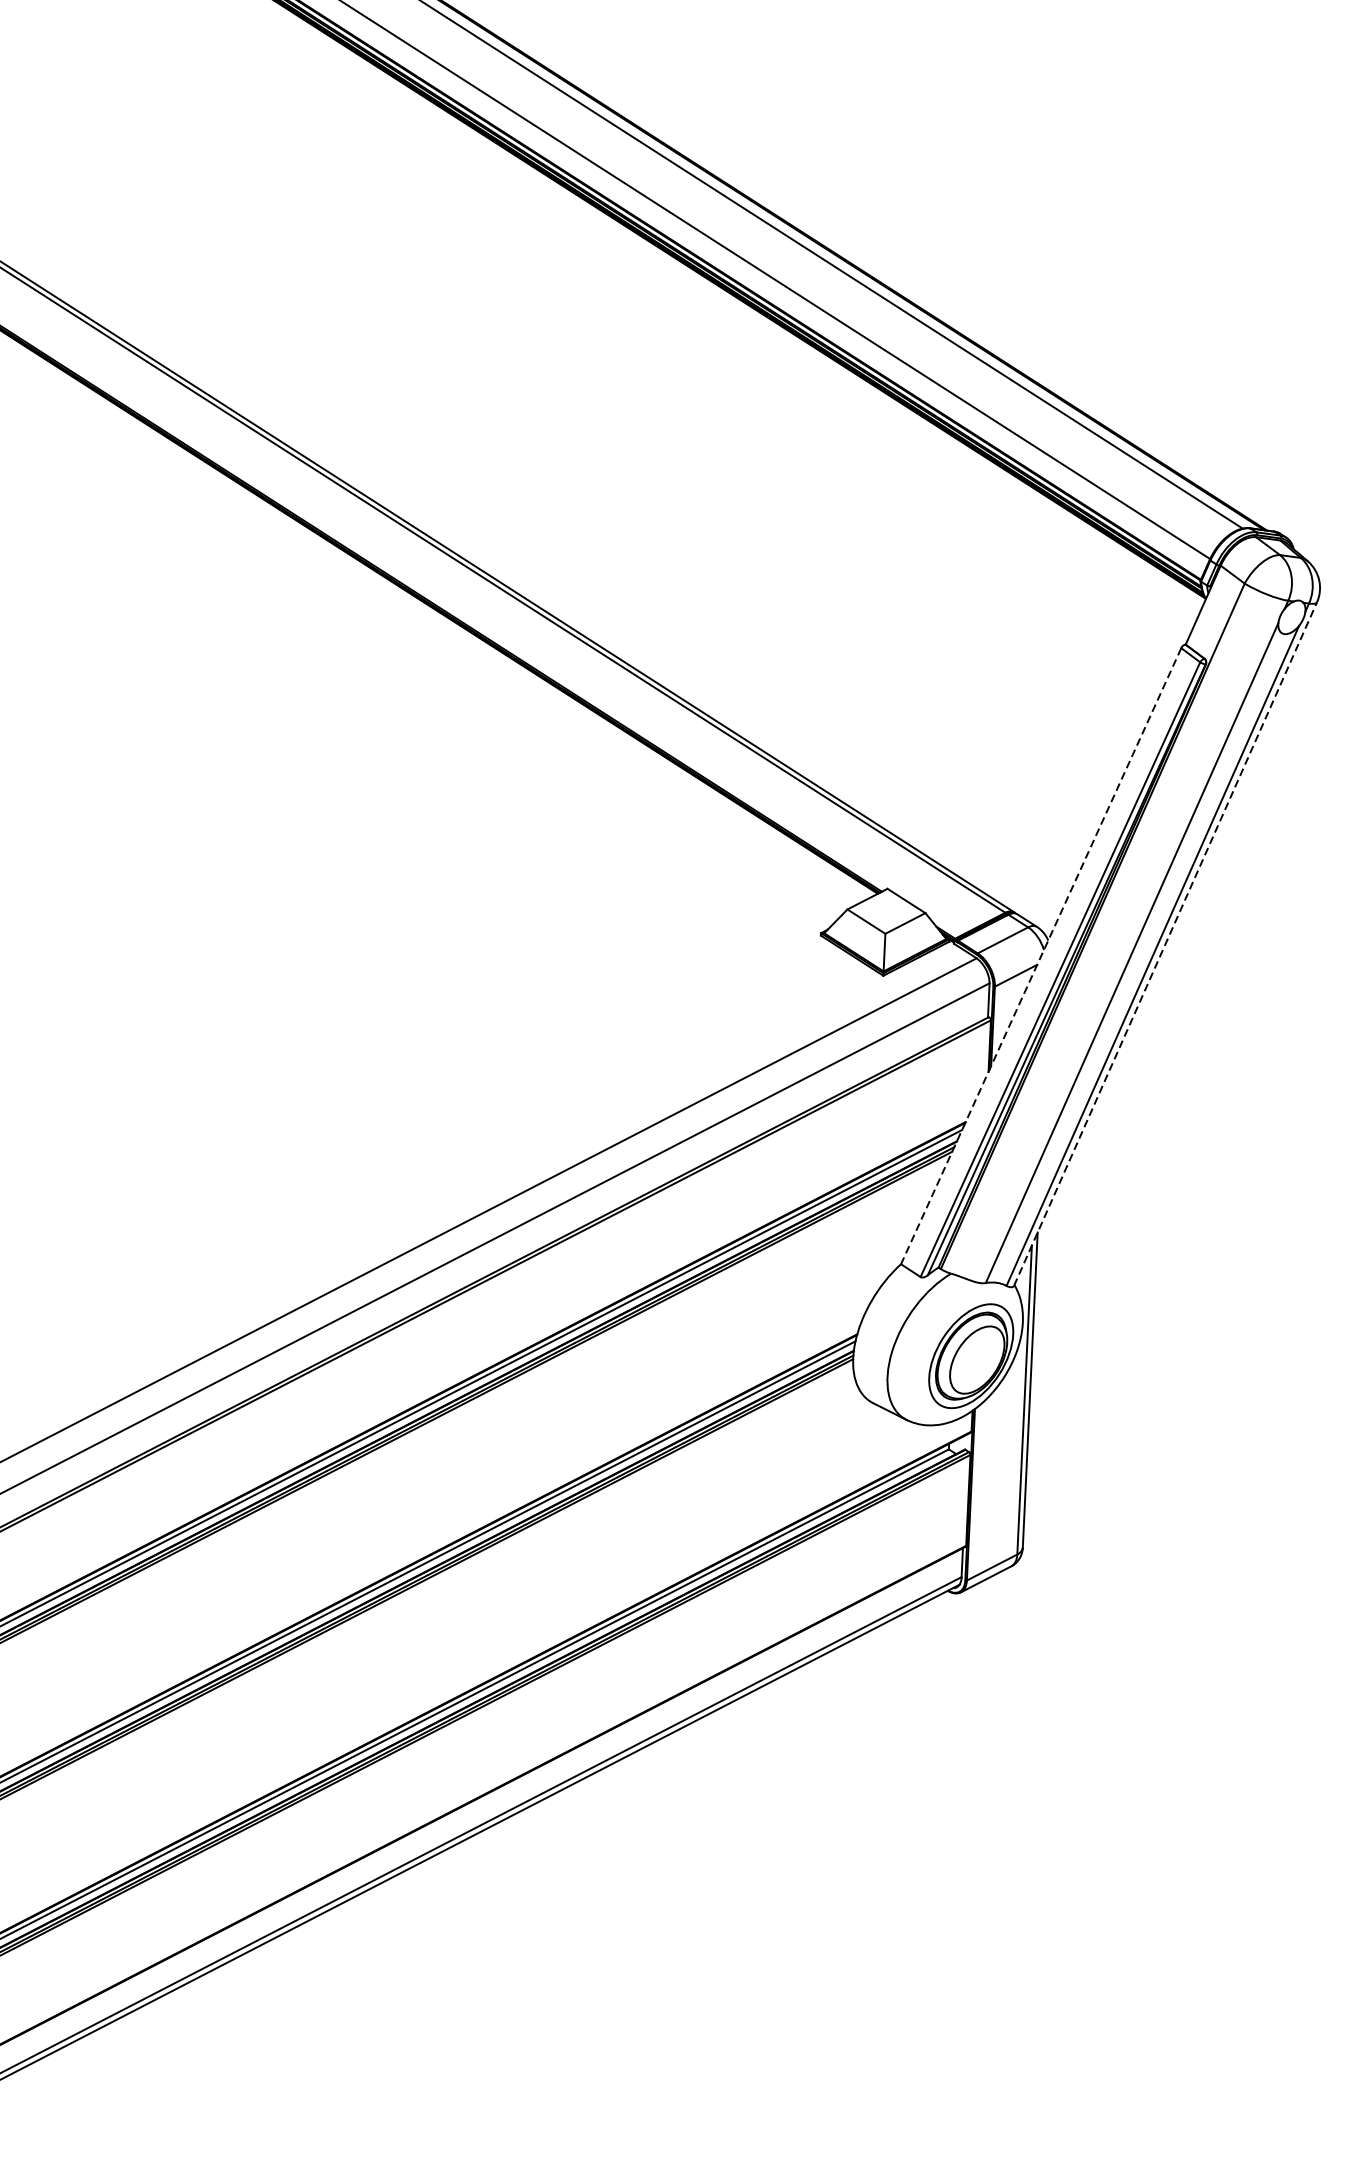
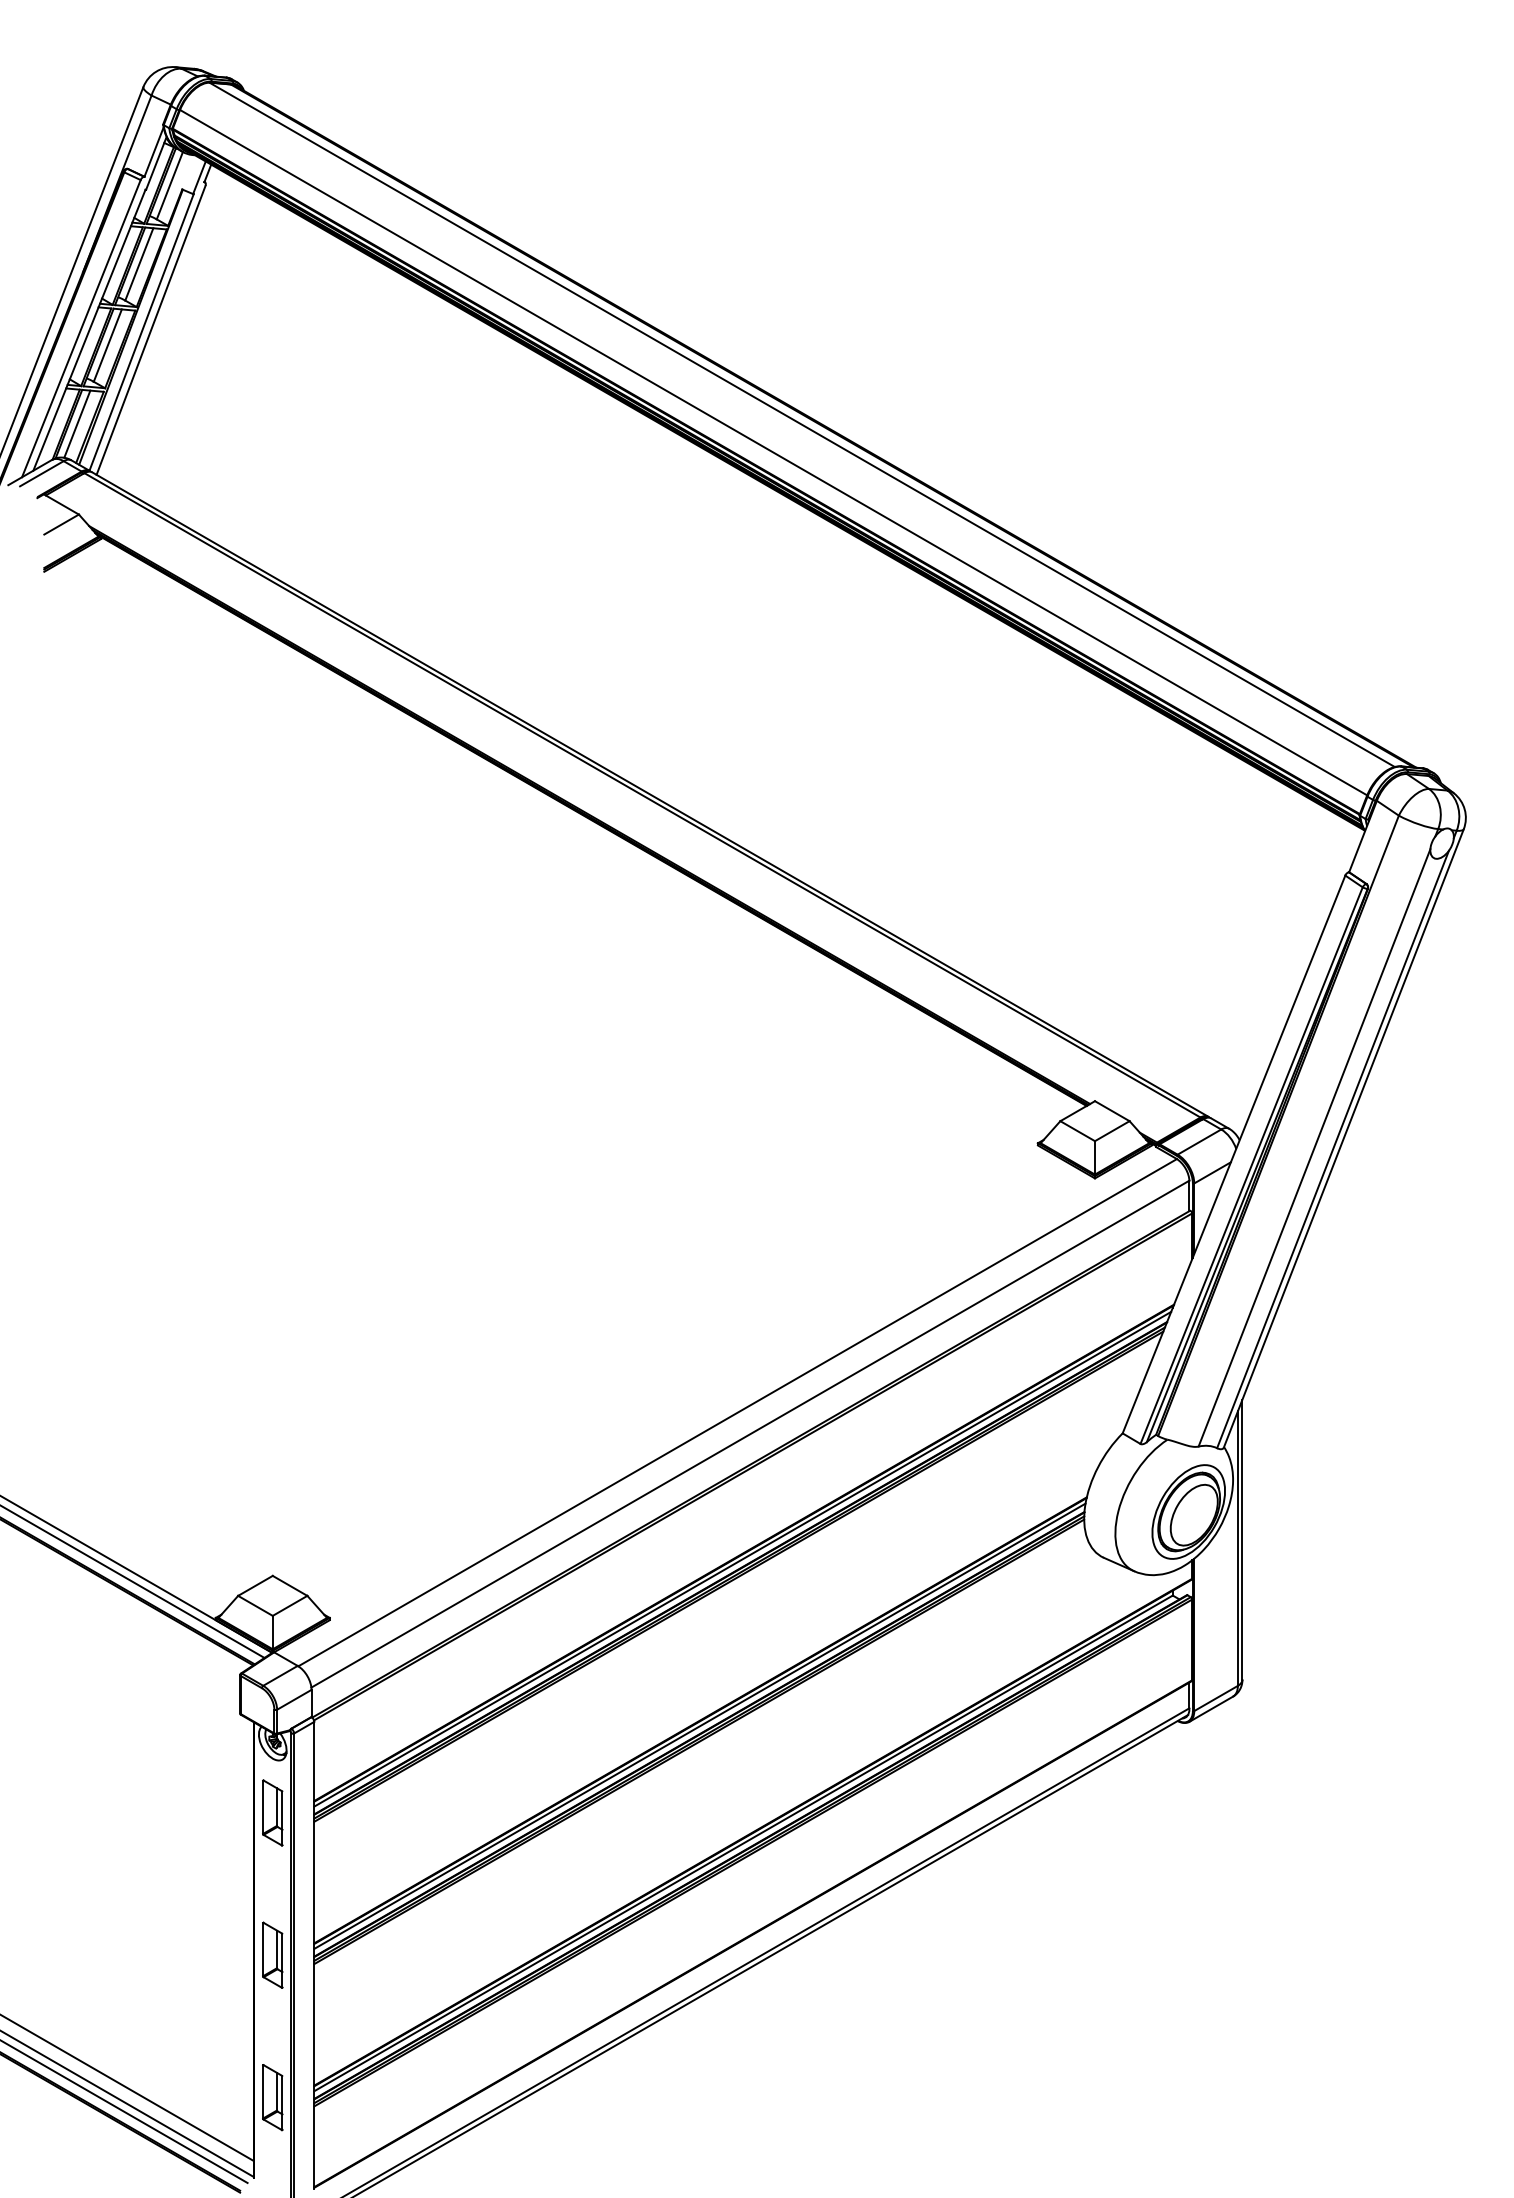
line: (1165, 944) -> (1343, 1138), dashed -> solid
line: (1040, 956) -> (1233, 1154), dashed -> solid

